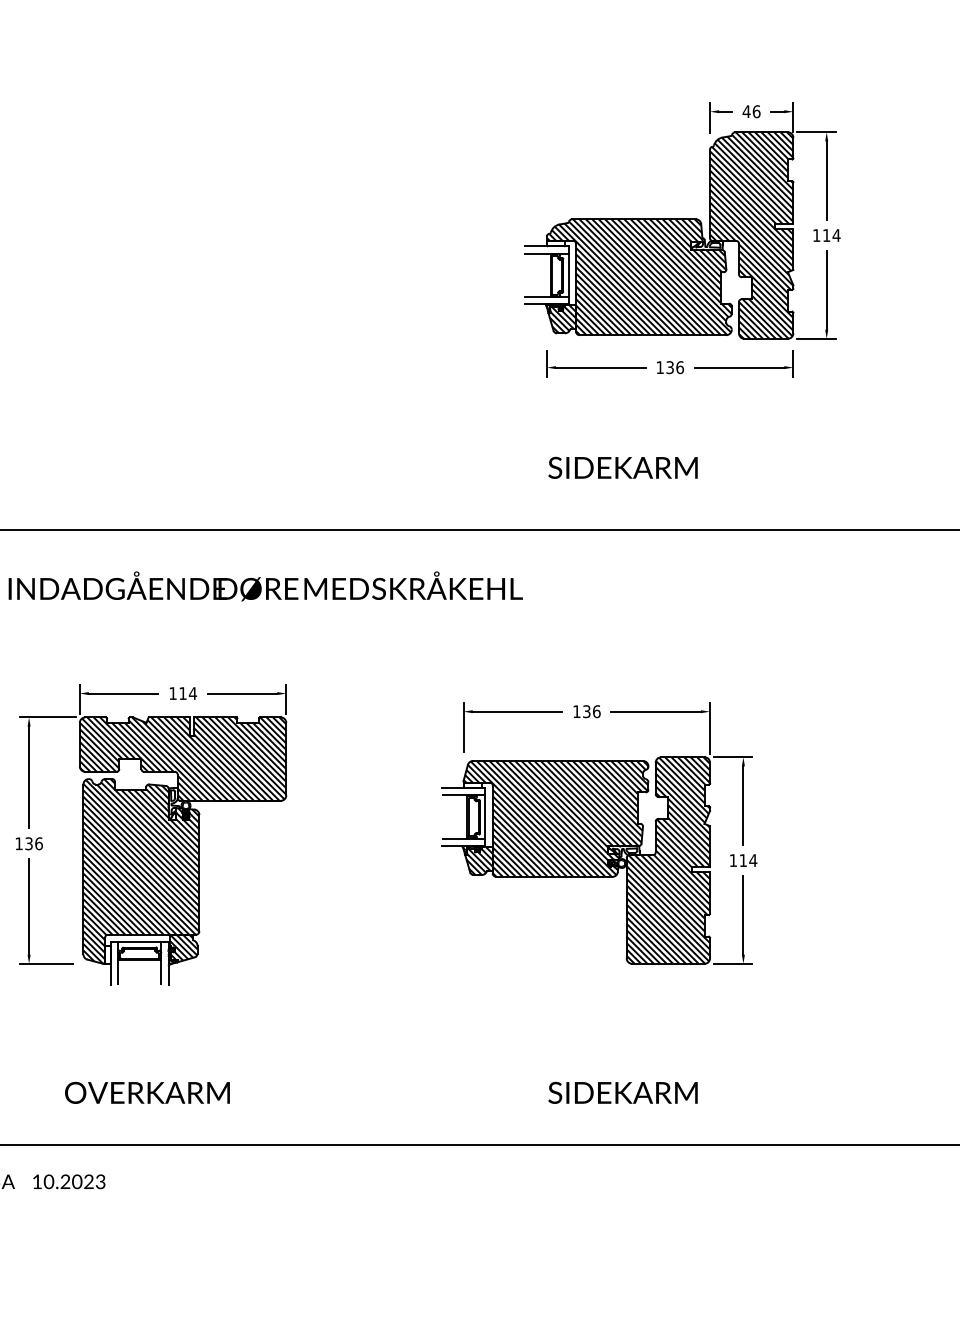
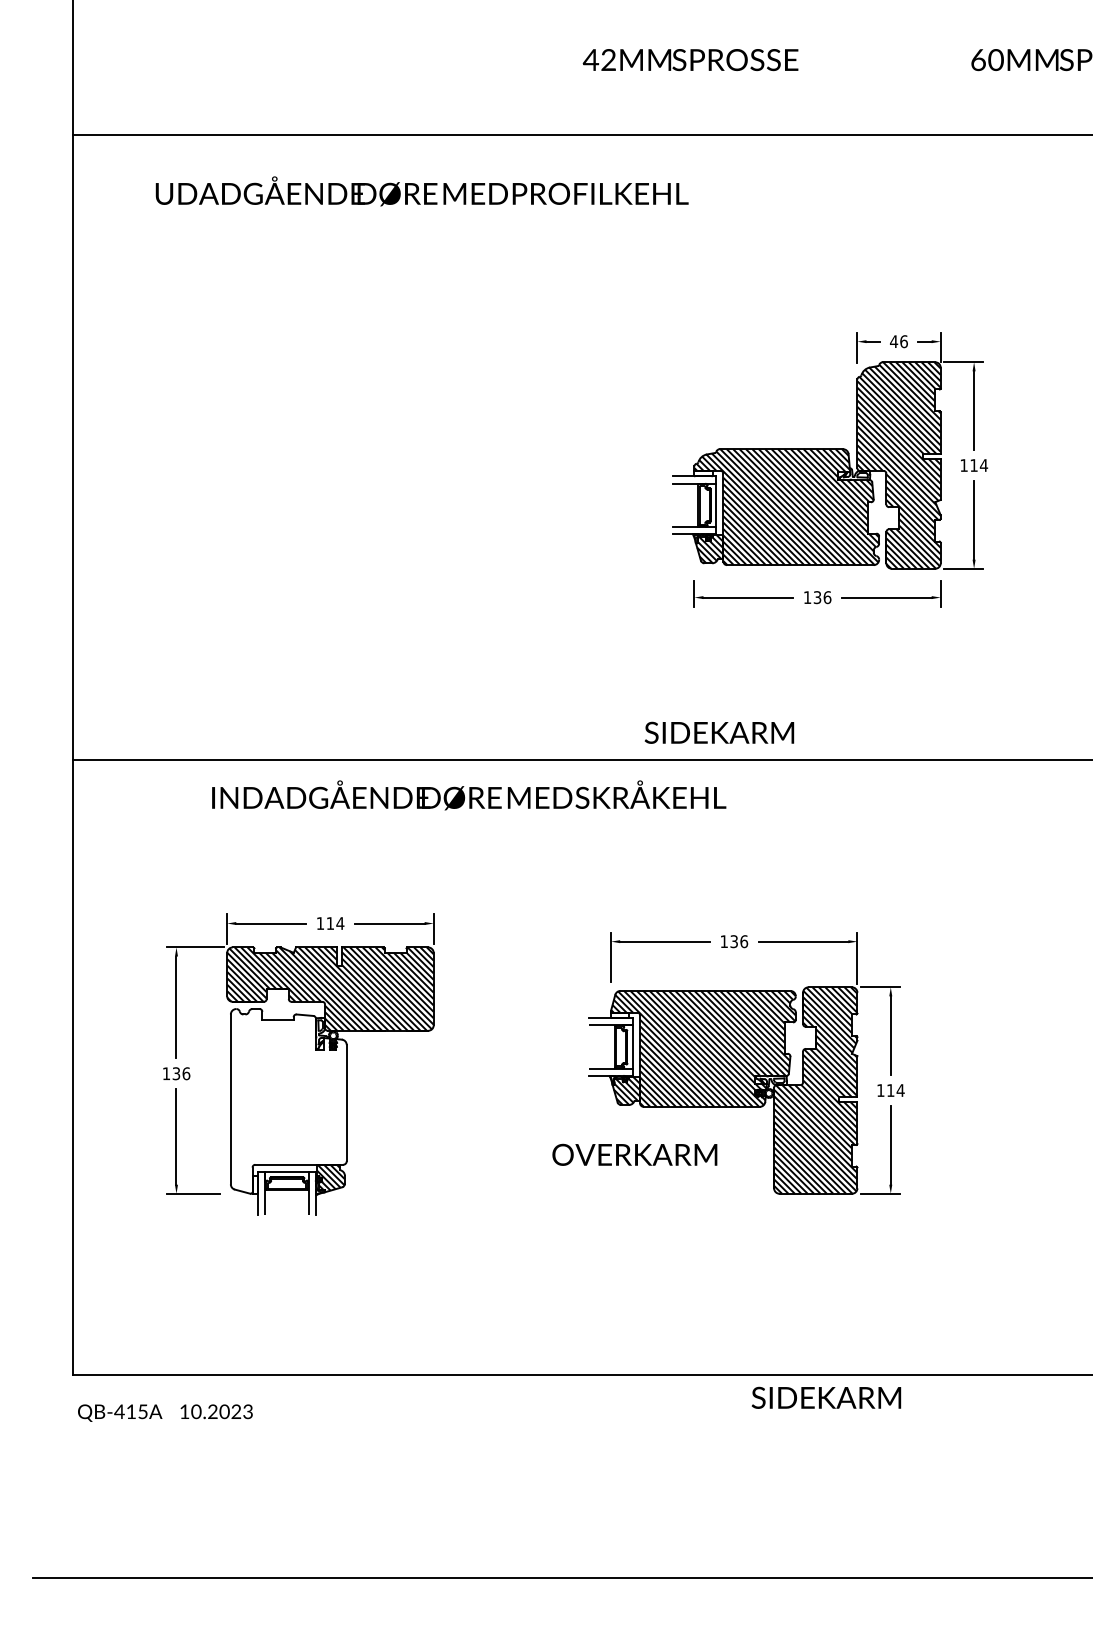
text: (623, 467) -> (719, 732), moved
text: (266, 586) -> (469, 795), moved
hatch: (141, 871) -> (288, 1101), removed
text: (147, 1092) -> (634, 1154), moved
text: (623, 1092) -> (826, 1397), moved

